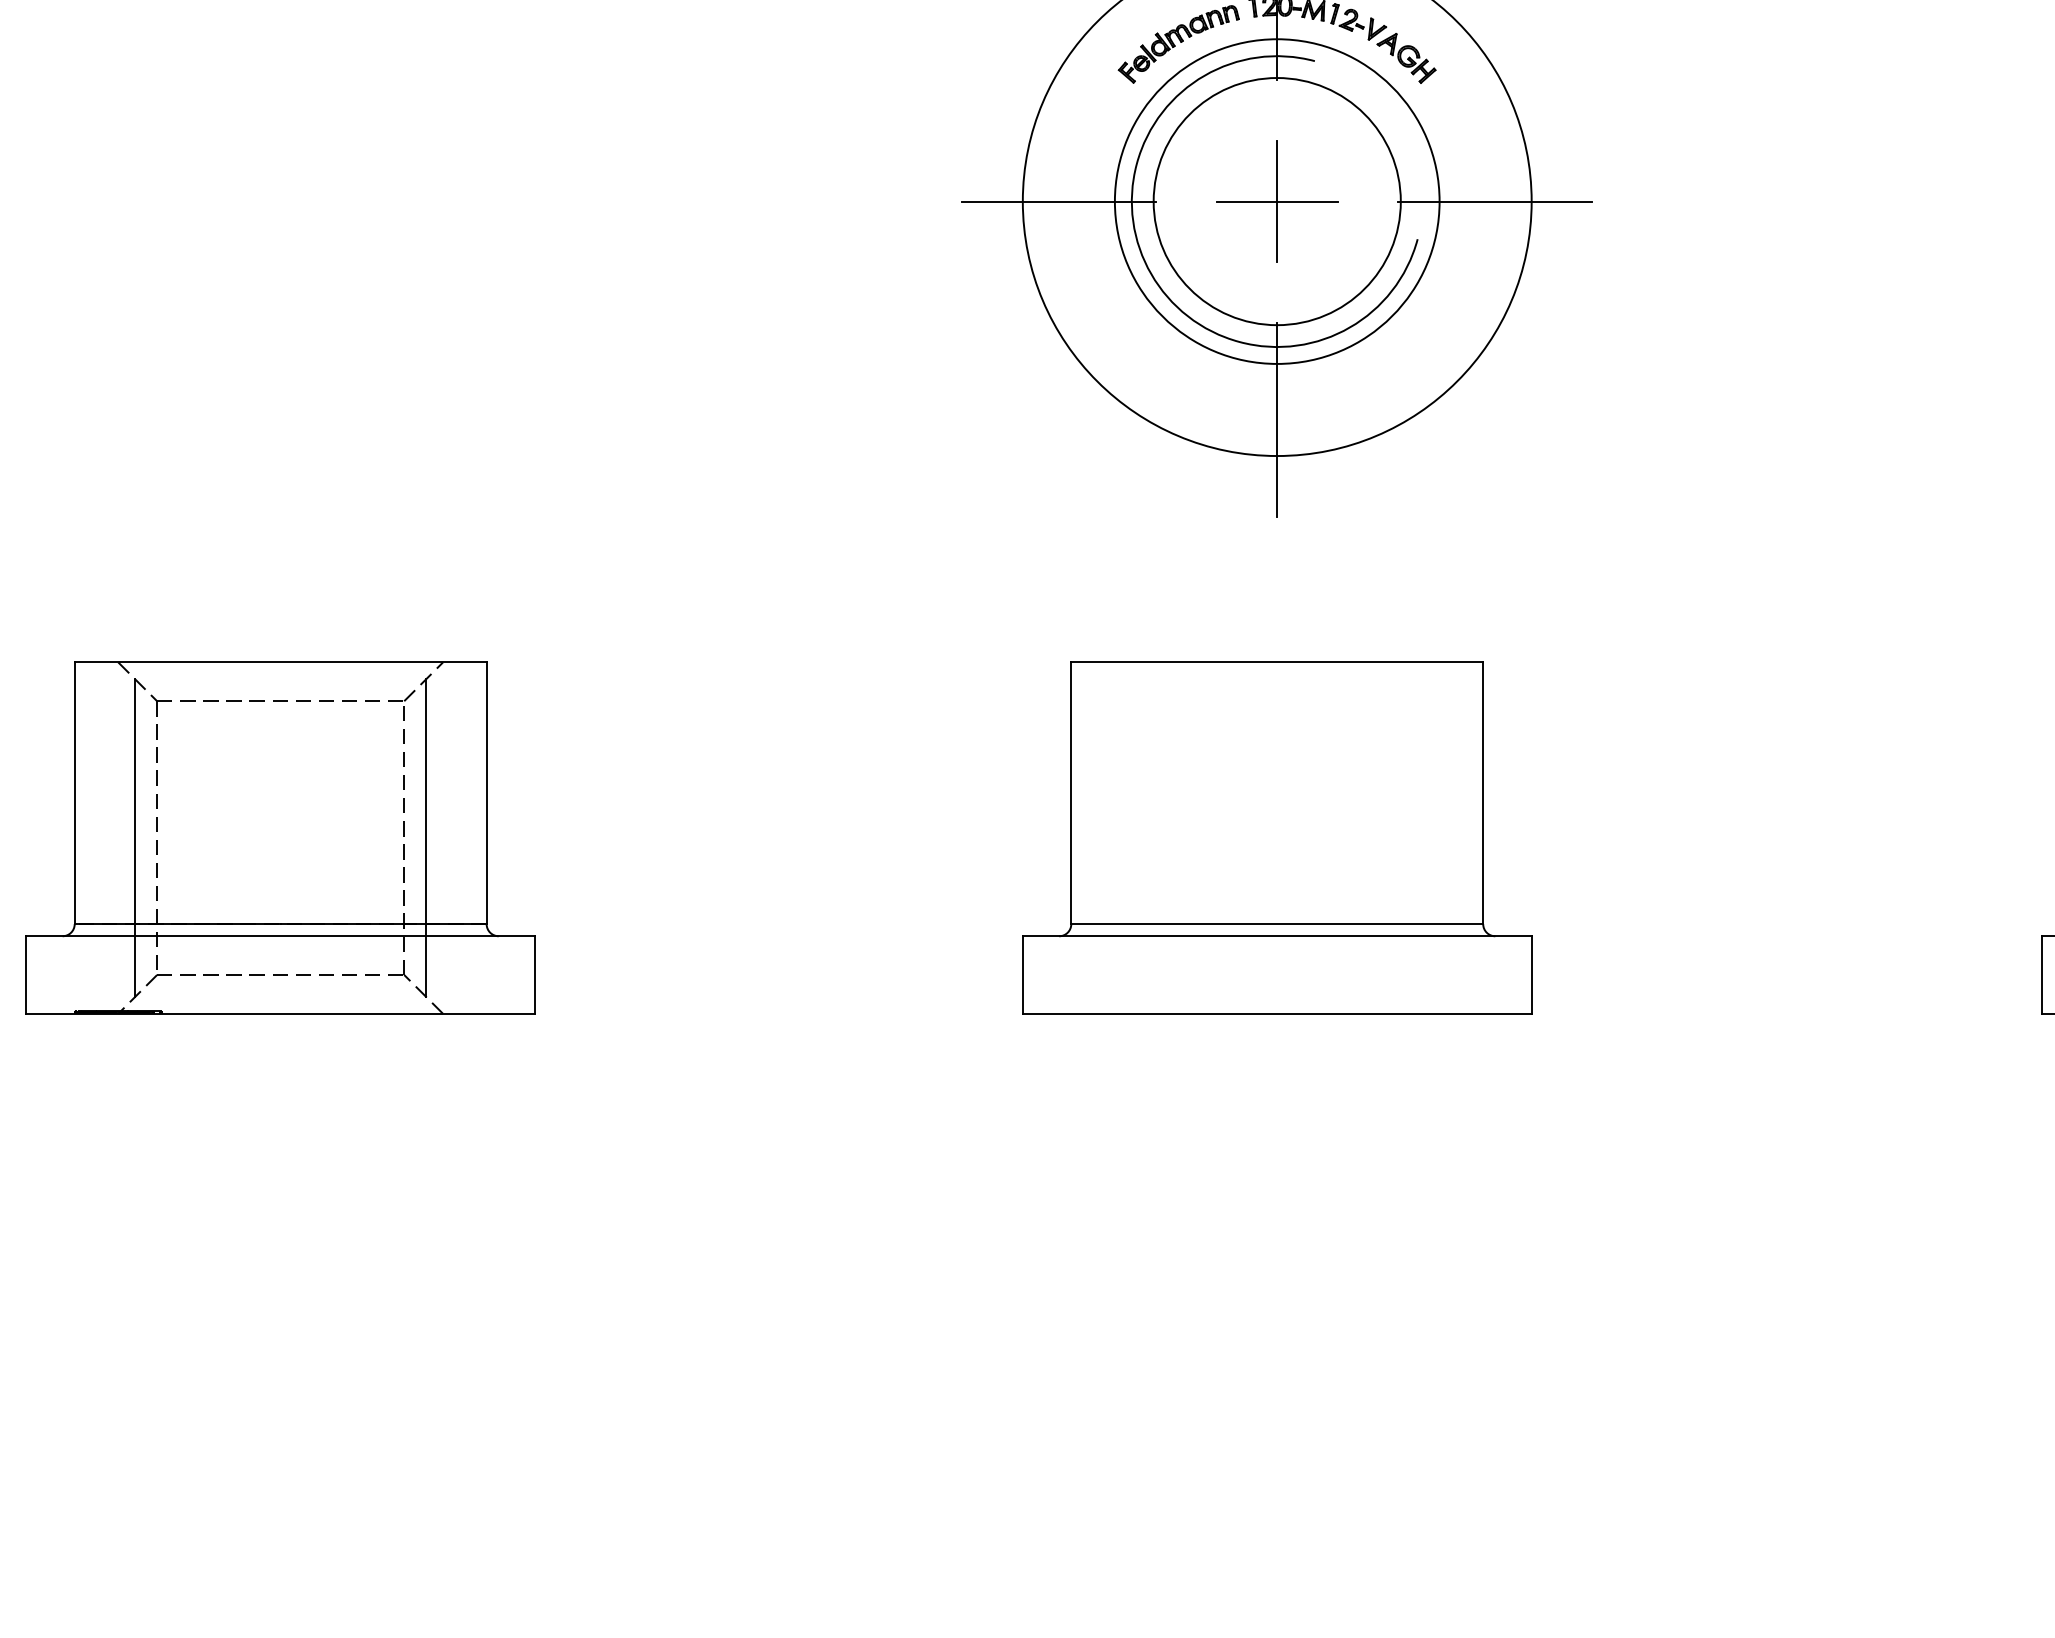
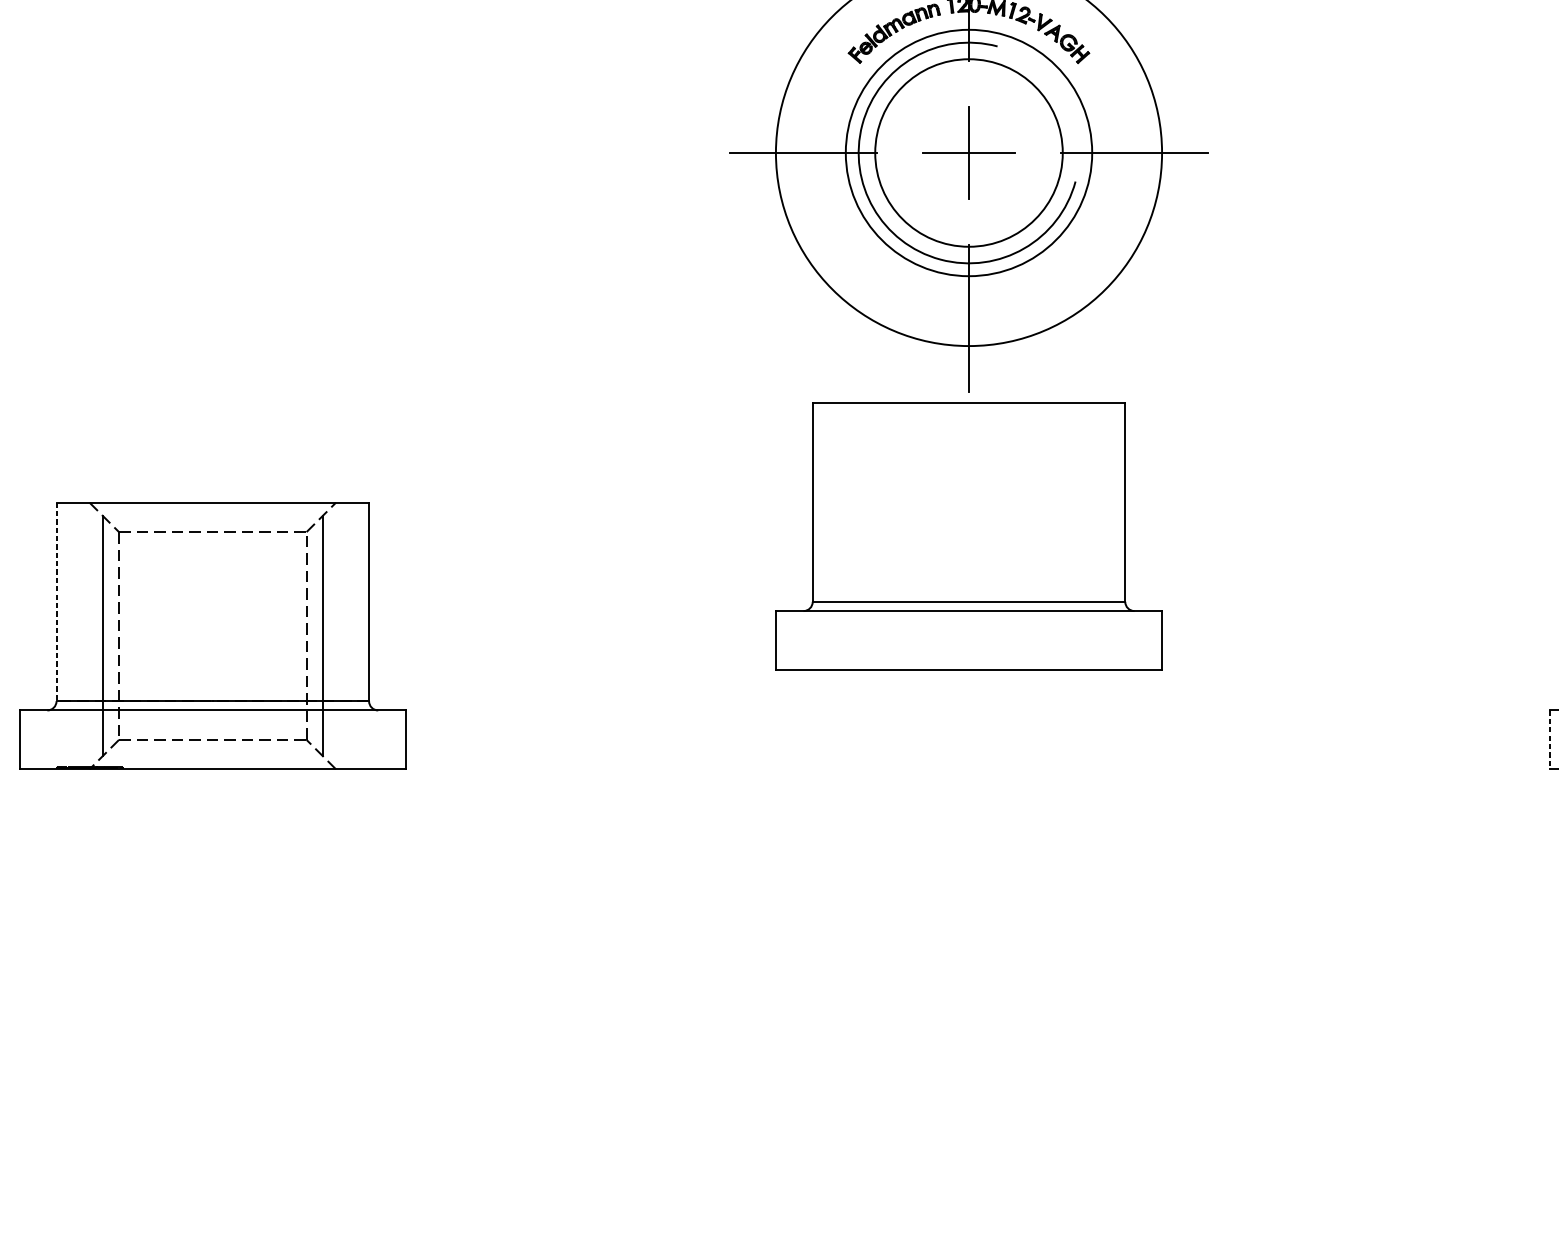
line: (74, 793) -> (56, 602), solid -> dashed
part: (1277, 837) -> (969, 536), moved
line: (2042, 975) -> (1549, 740), solid -> dashed

